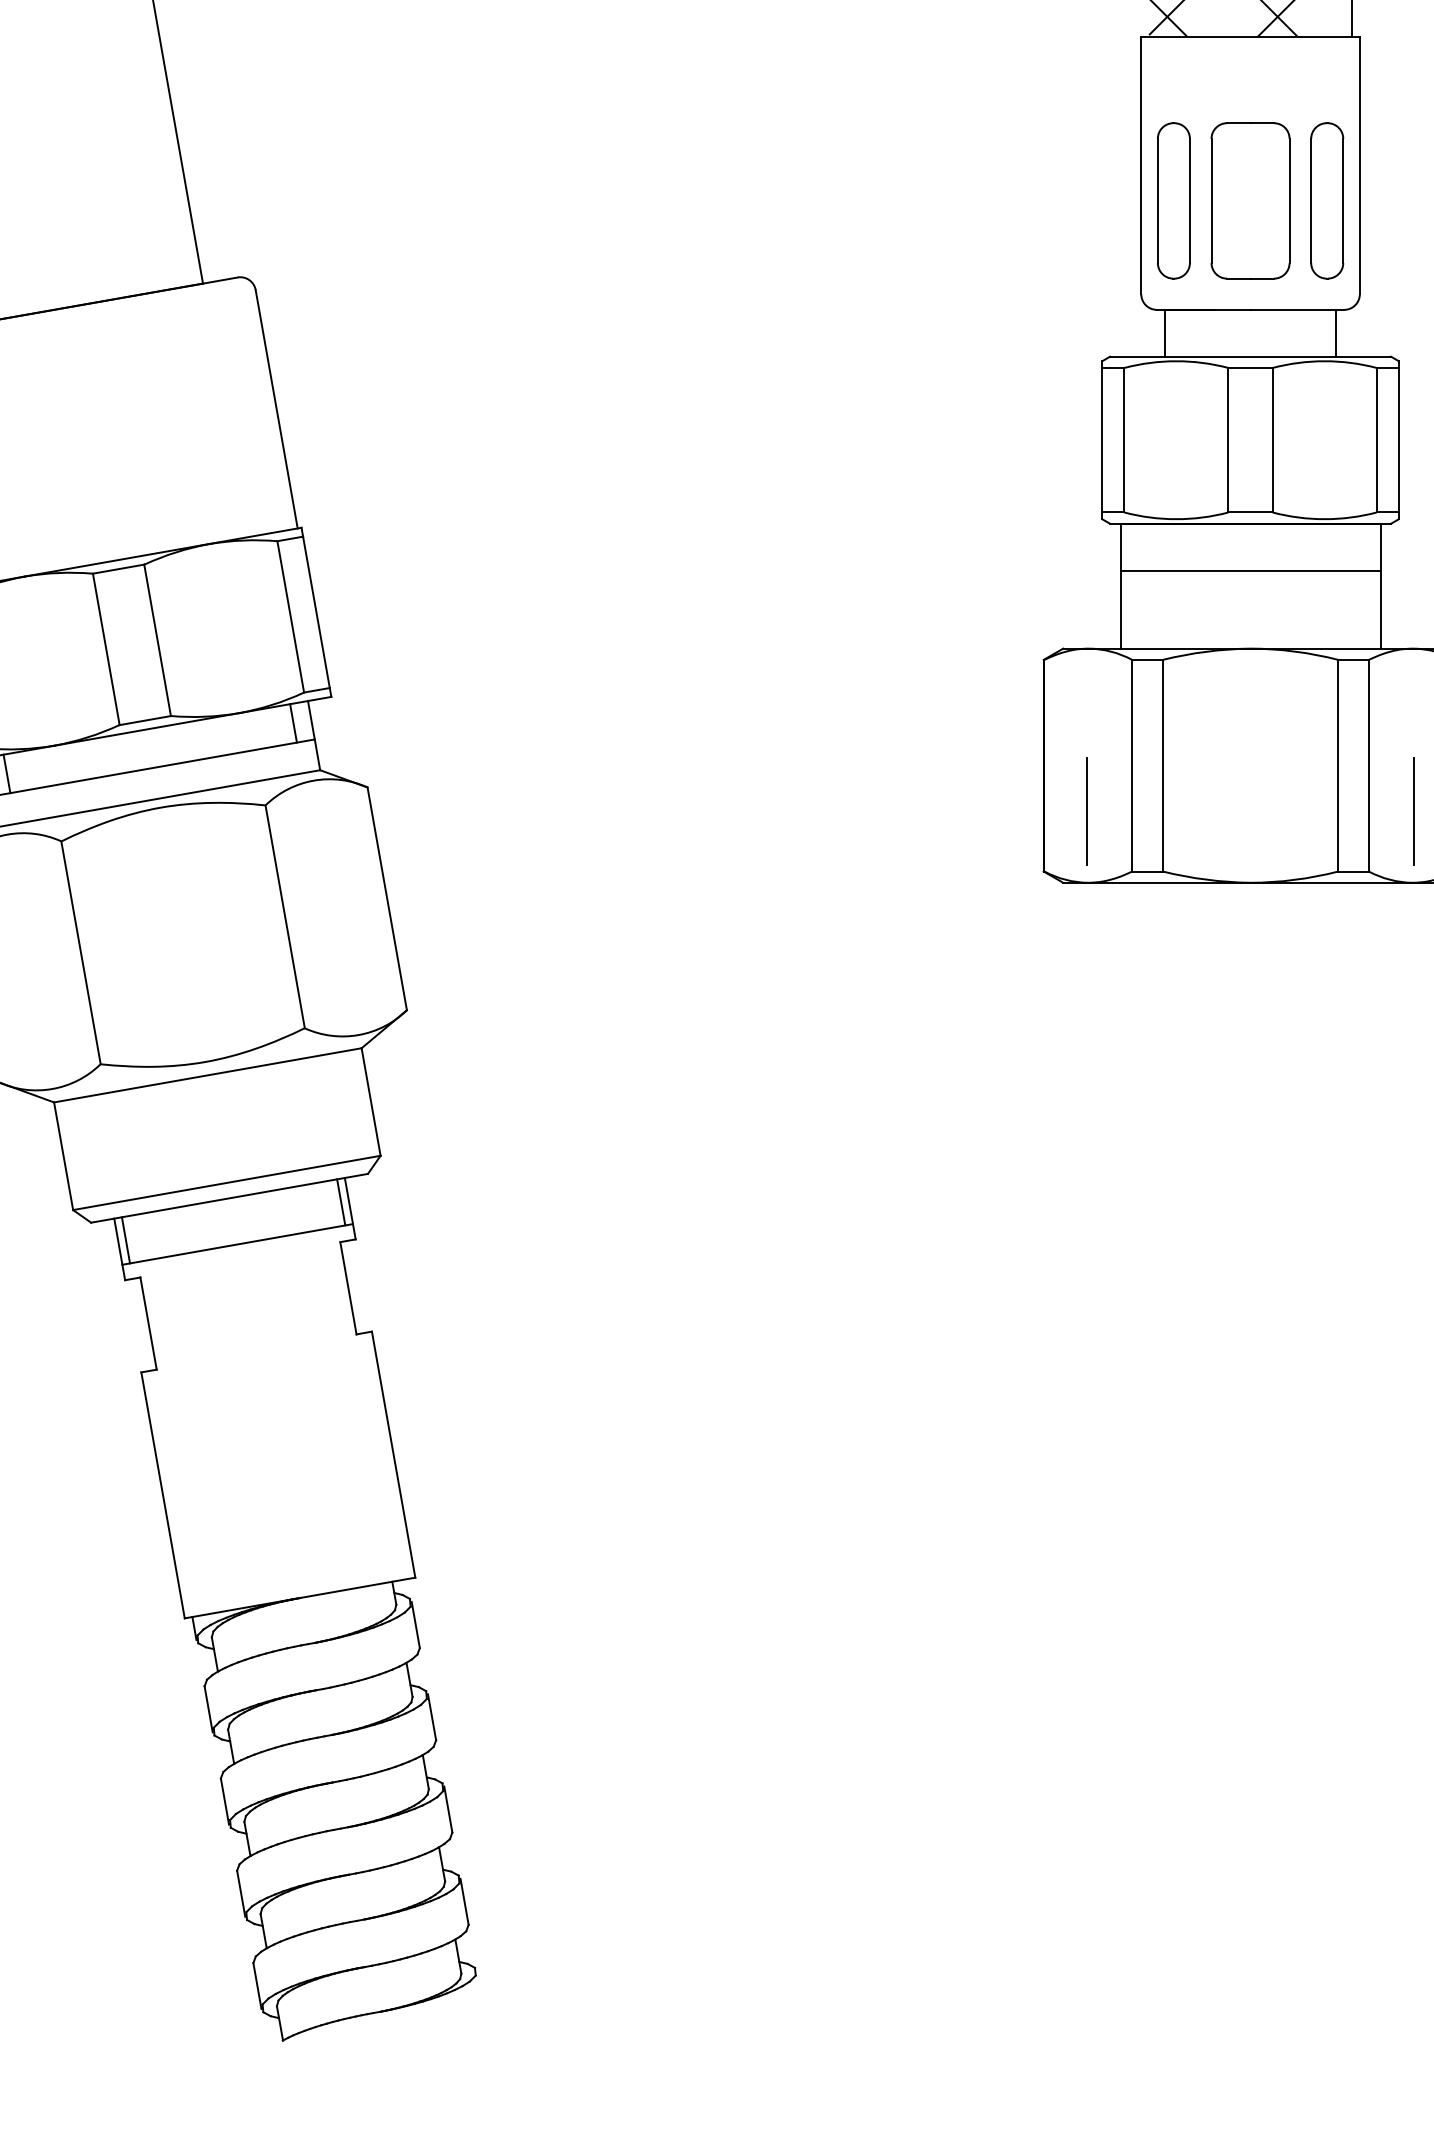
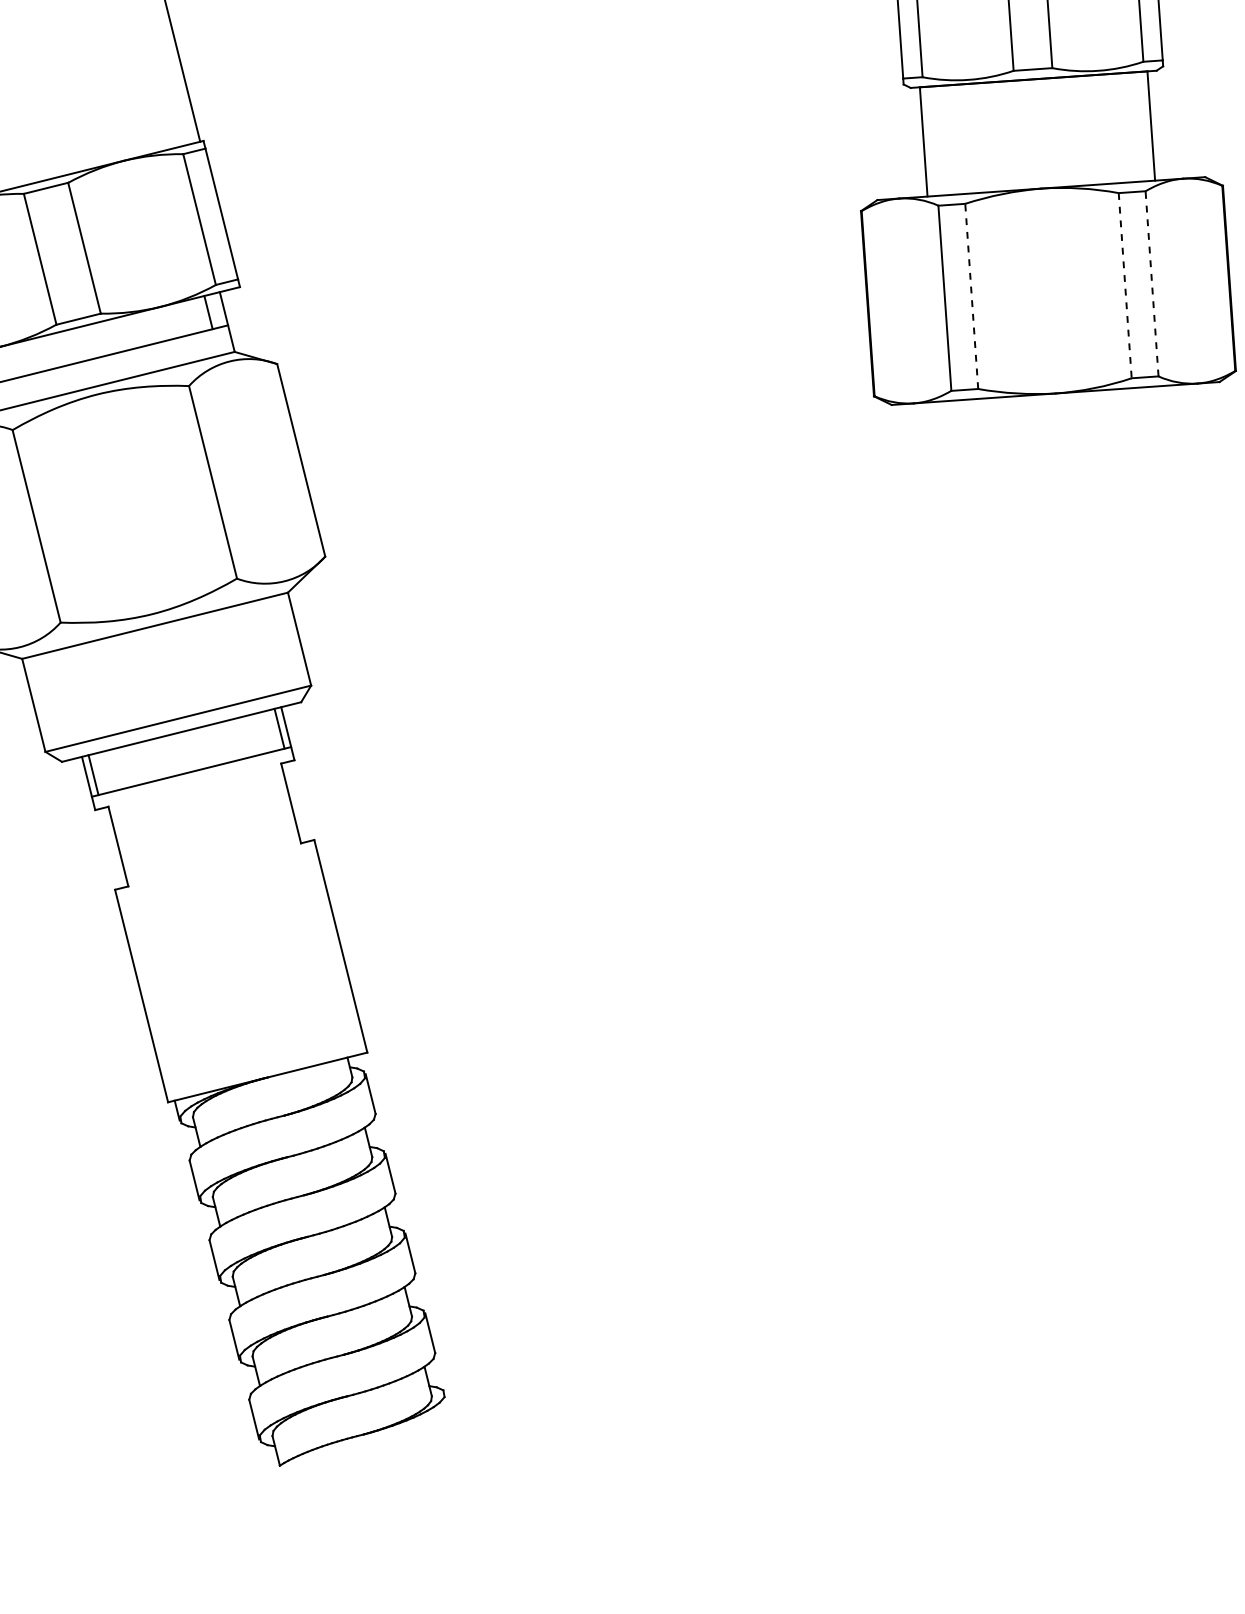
line: (1250, 570) -> (1036, 120), removed
line: (1162, 765) -> (971, 296), solid -> dashed
line: (1338, 765) -> (1125, 285), solid -> dashed
line: (1368, 765) -> (1151, 283), solid -> dashed
line: (1414, 810) -> (1194, 320), removed
line: (1086, 811) -> (907, 341), removed

